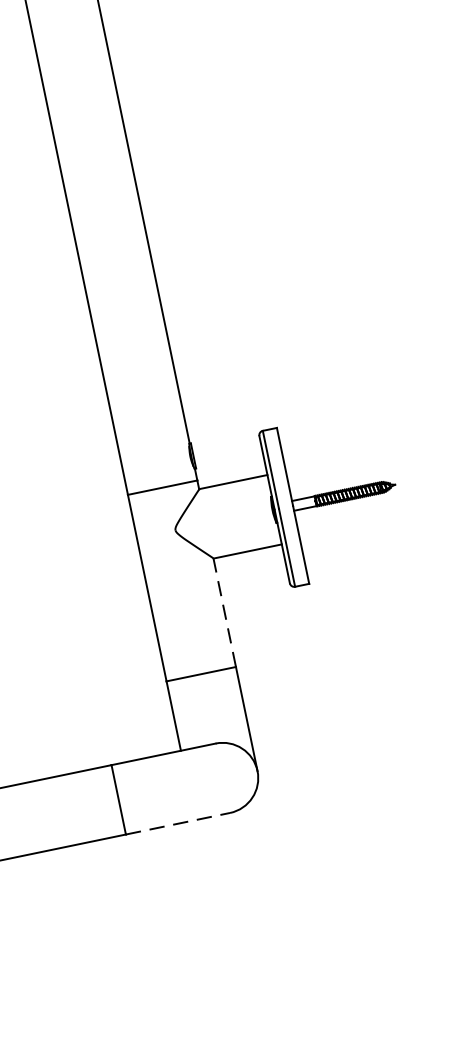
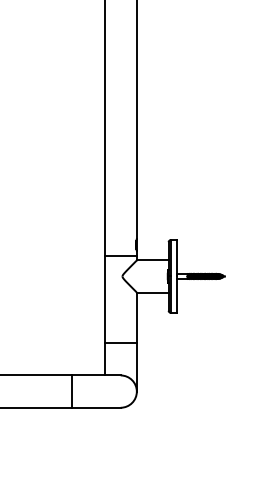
line: (223, 612) -> (136, 317), dashed -> solid
line: (177, 823) -> (96, 407), dashed -> solid

